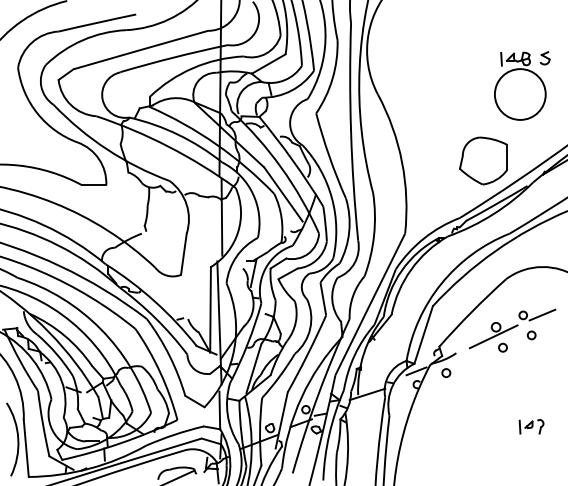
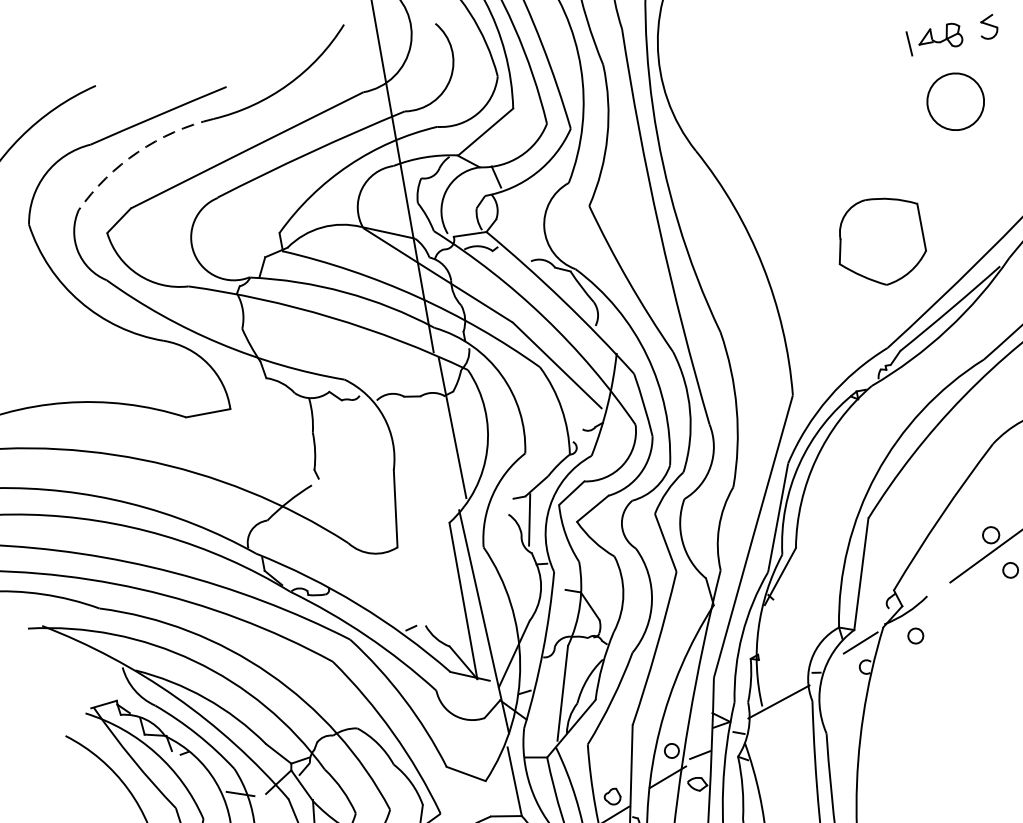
arc: (82, 40) -> (137, 152), solid -> dashed
circle: (519, 94) -> (954, 102), size x0.6
part: (483, 160) -> (879, 240), moved

